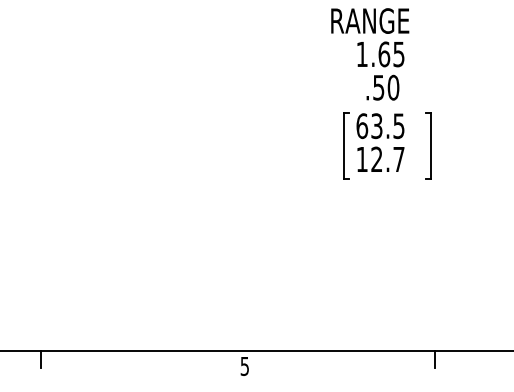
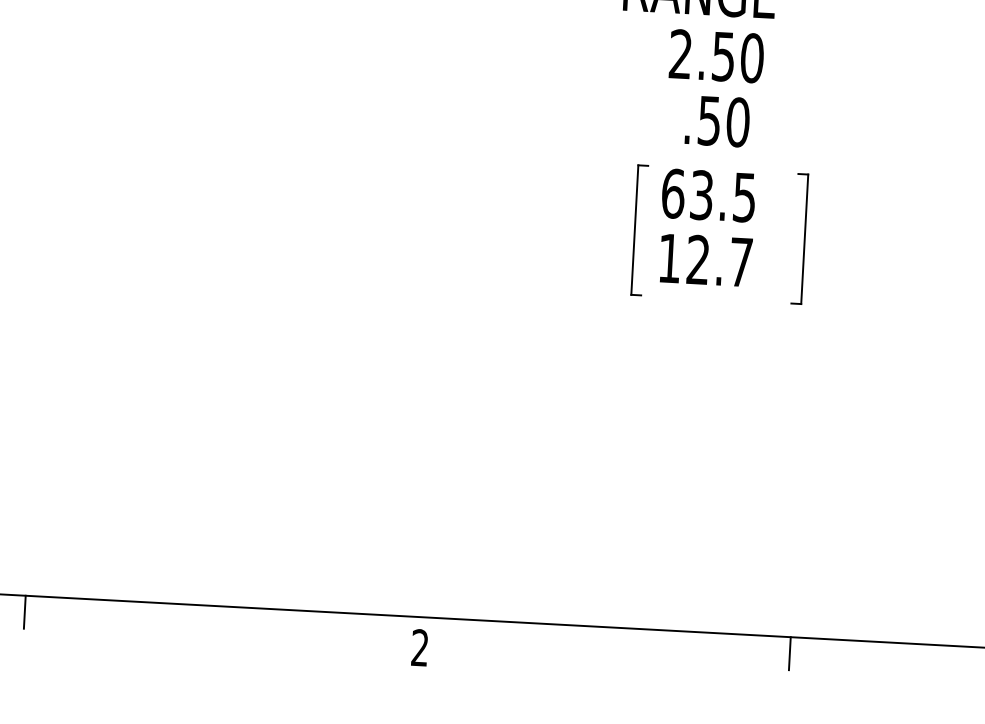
text: (380, 54) -> (716, 56), 1.65 -> 2.50
text: (244, 365) -> (419, 646), 5 -> 2

